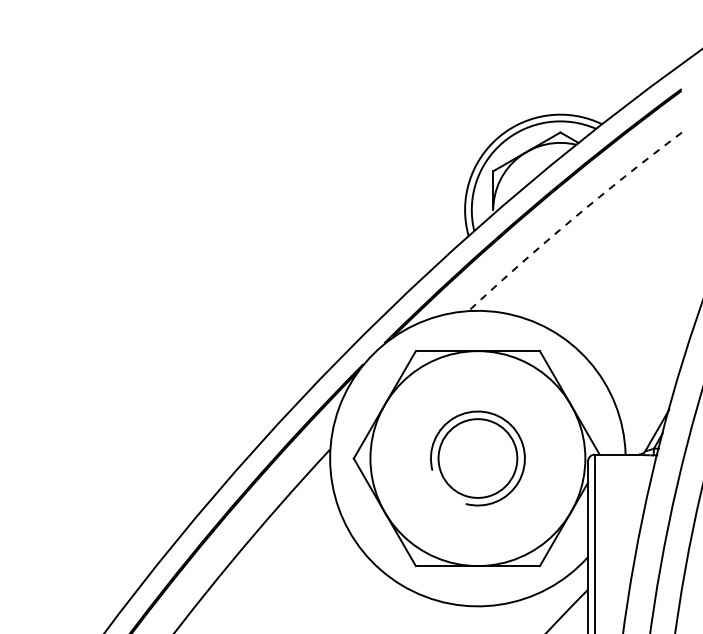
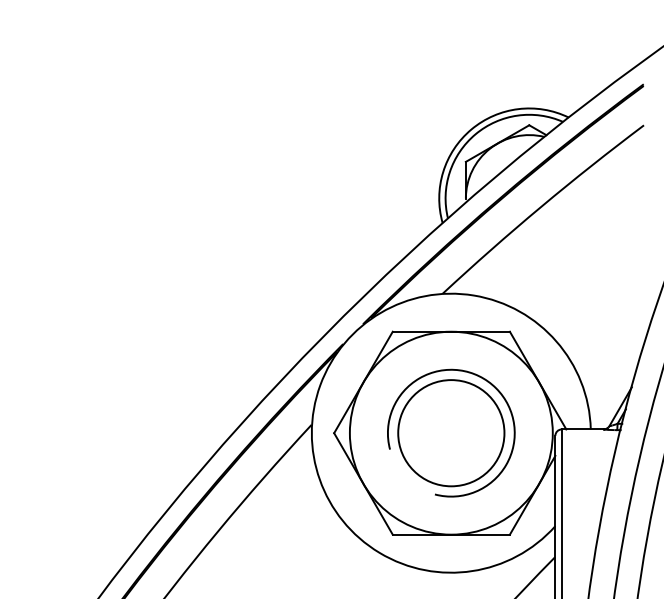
arc: (573, 218) -> (541, 206), dashed -> solid
part: (478, 457) -> (451, 432), size x1.43

